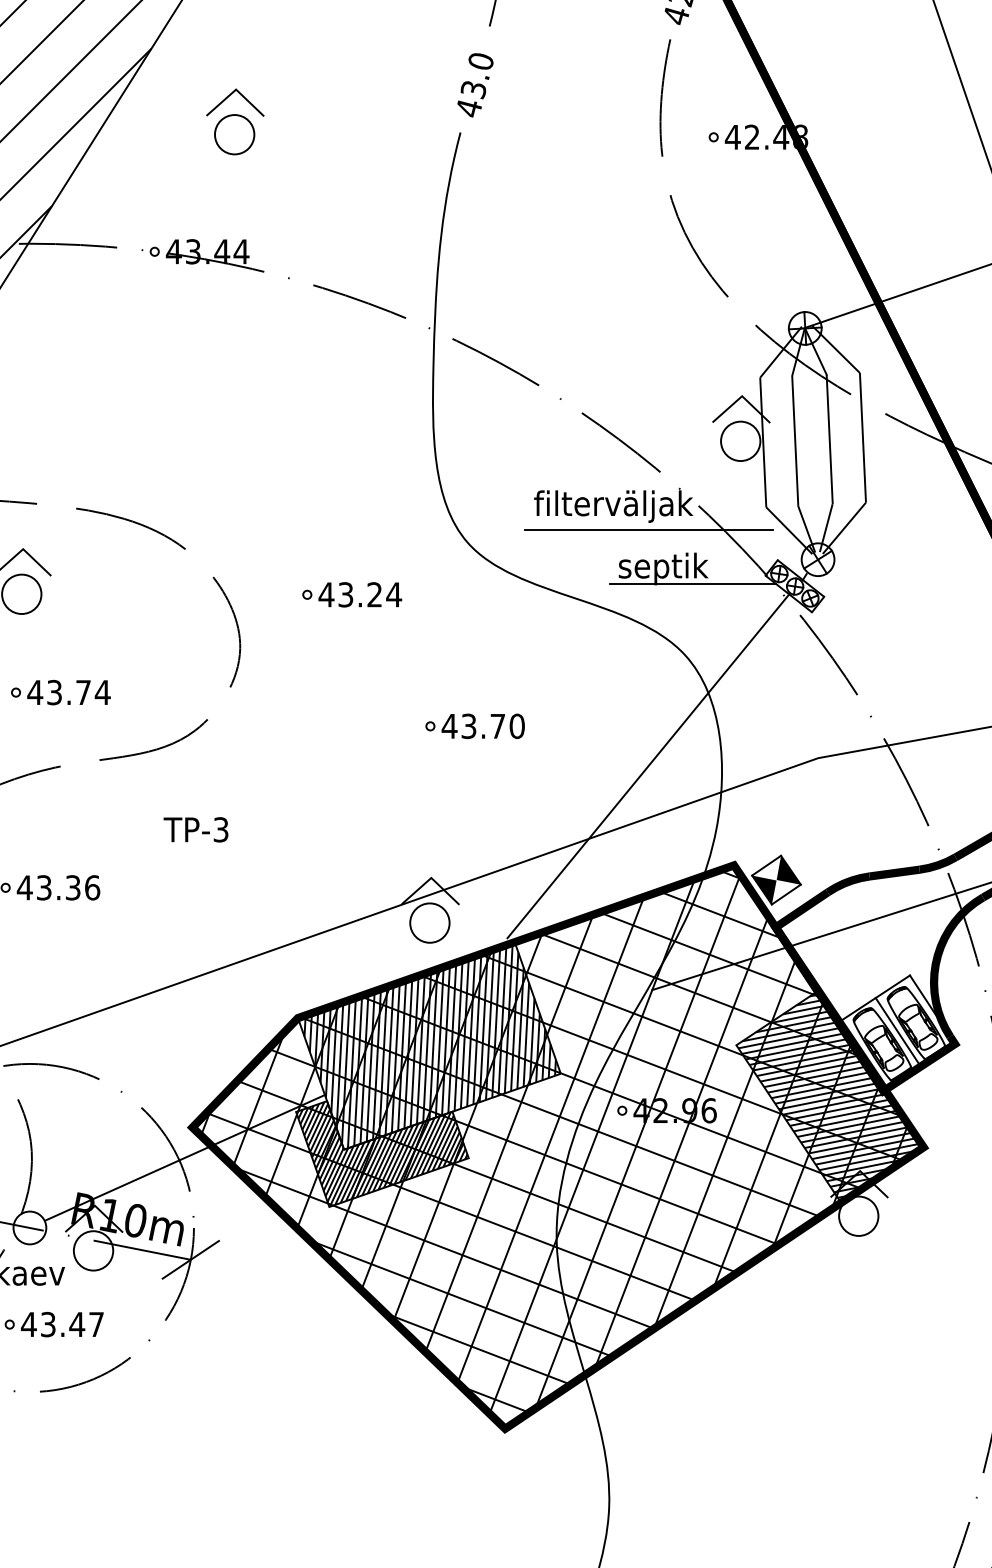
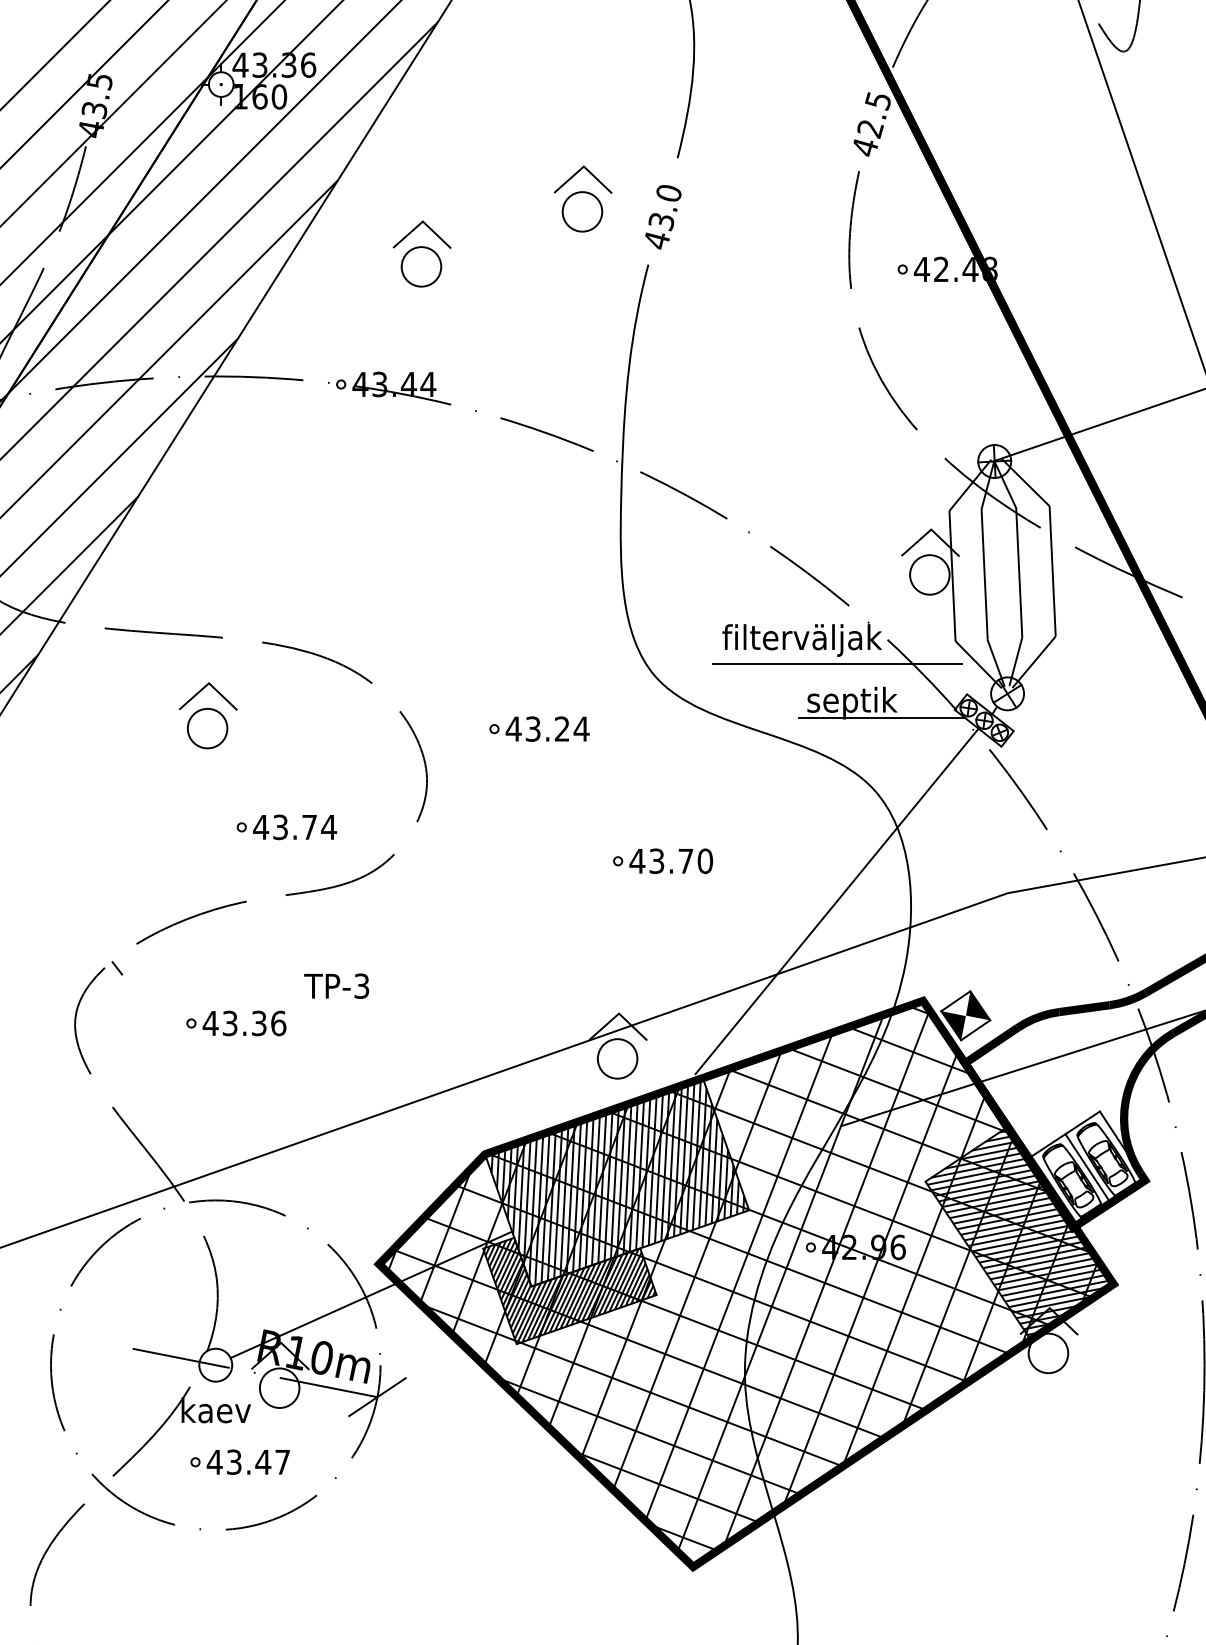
part: (394, 66) -> (582, 198), added
part: (60, 692) -> (286, 827), moved
text: (195, 829) -> (336, 985), moved

